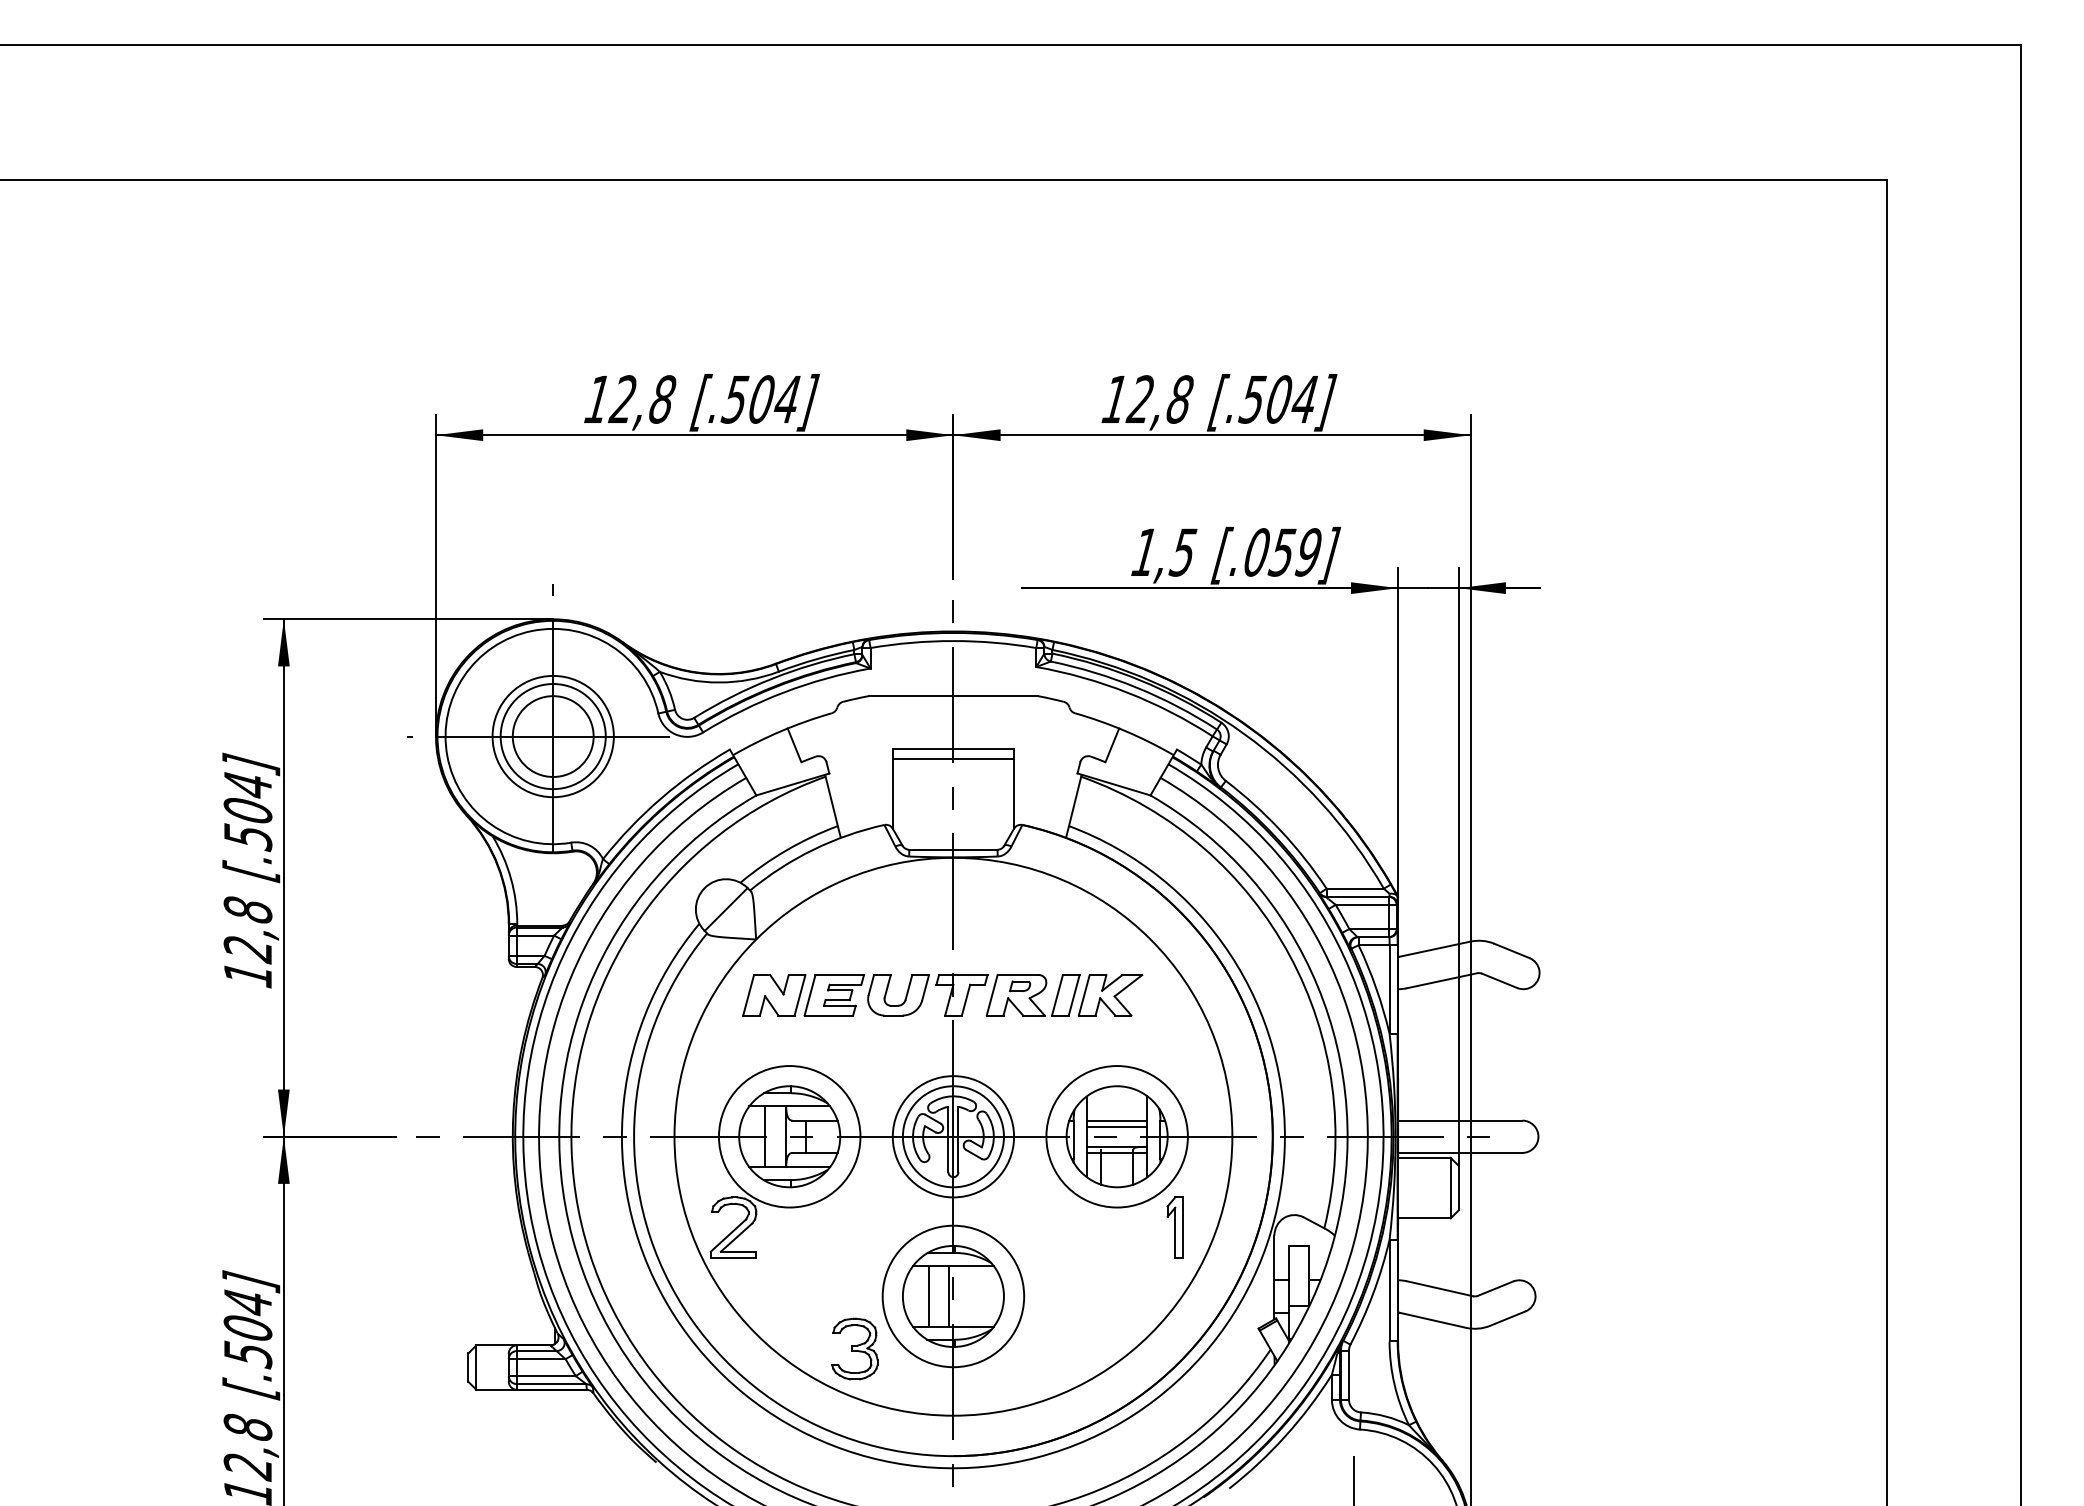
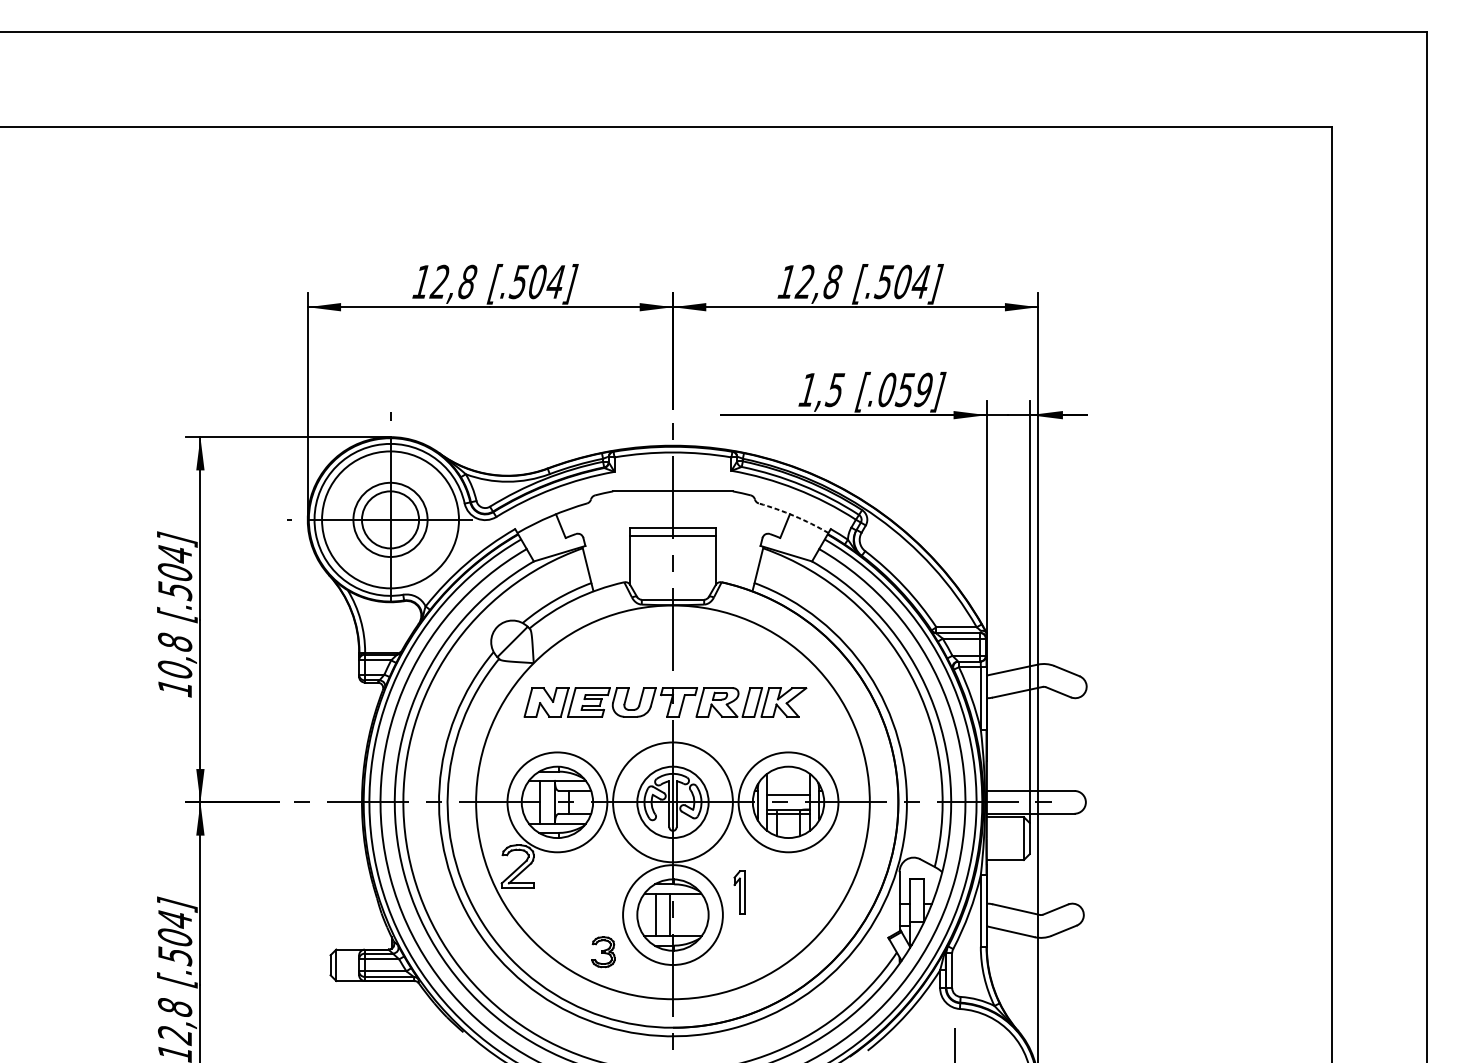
arc: (1125, 731) -> (794, 516), solid -> dashed
circle: (552, 736) -> (390, 519), size x1.6
text: (247, 950) -> (174, 670), 12,8 -> 10,8
line: (1116, 1120) -> (788, 790), removed
circle: (953, 1136) -> (673, 802), size x1.4
part: (1174, 1227) -> (739, 892), moved
part: (854, 1348) -> (603, 951), size x0.7

